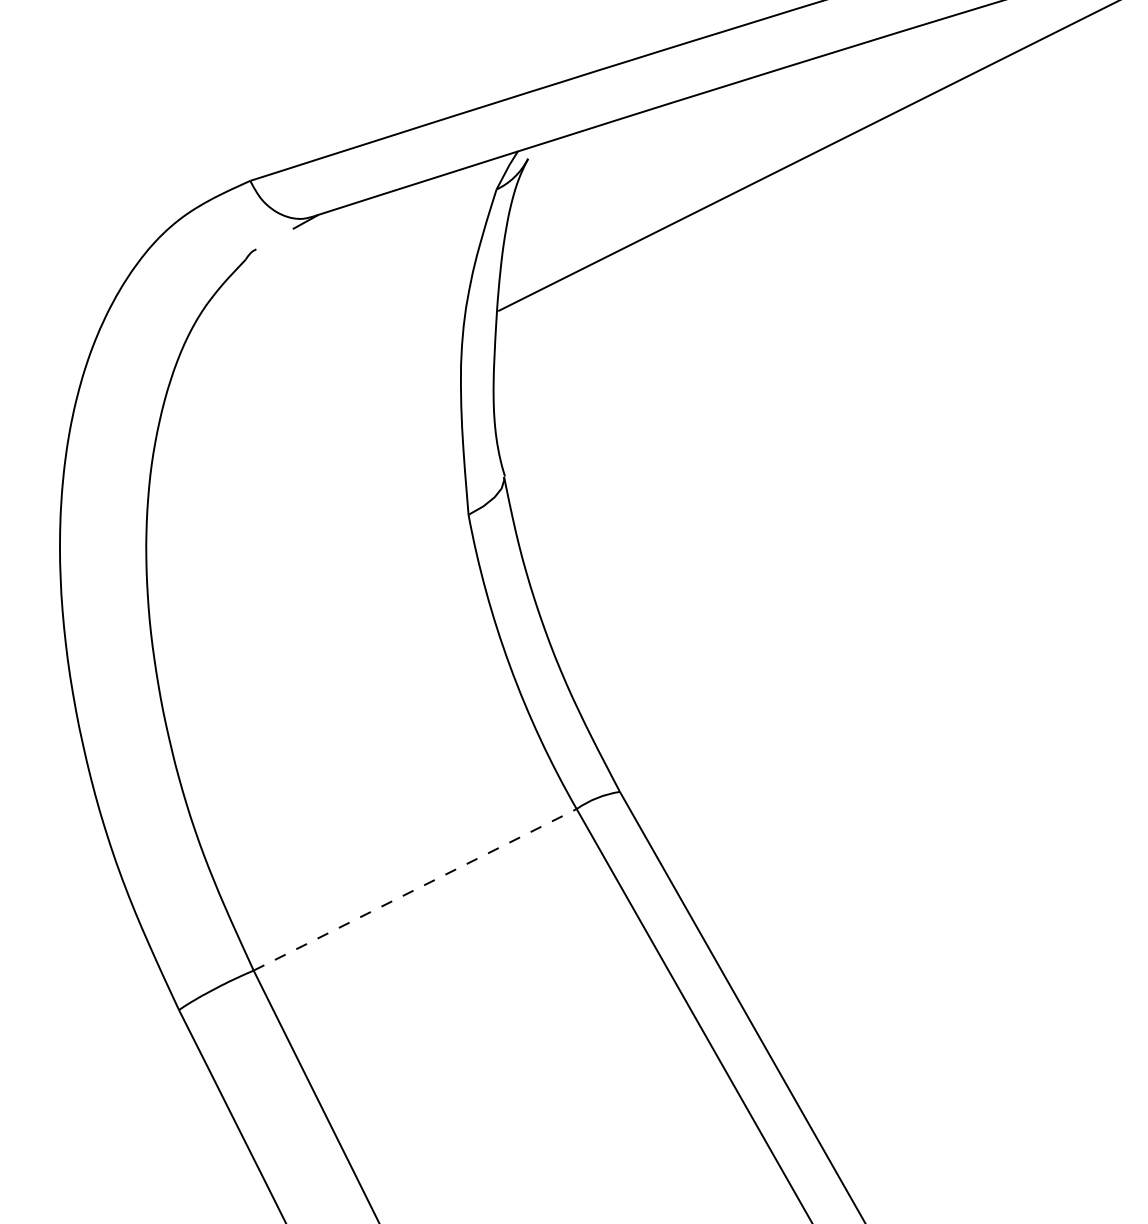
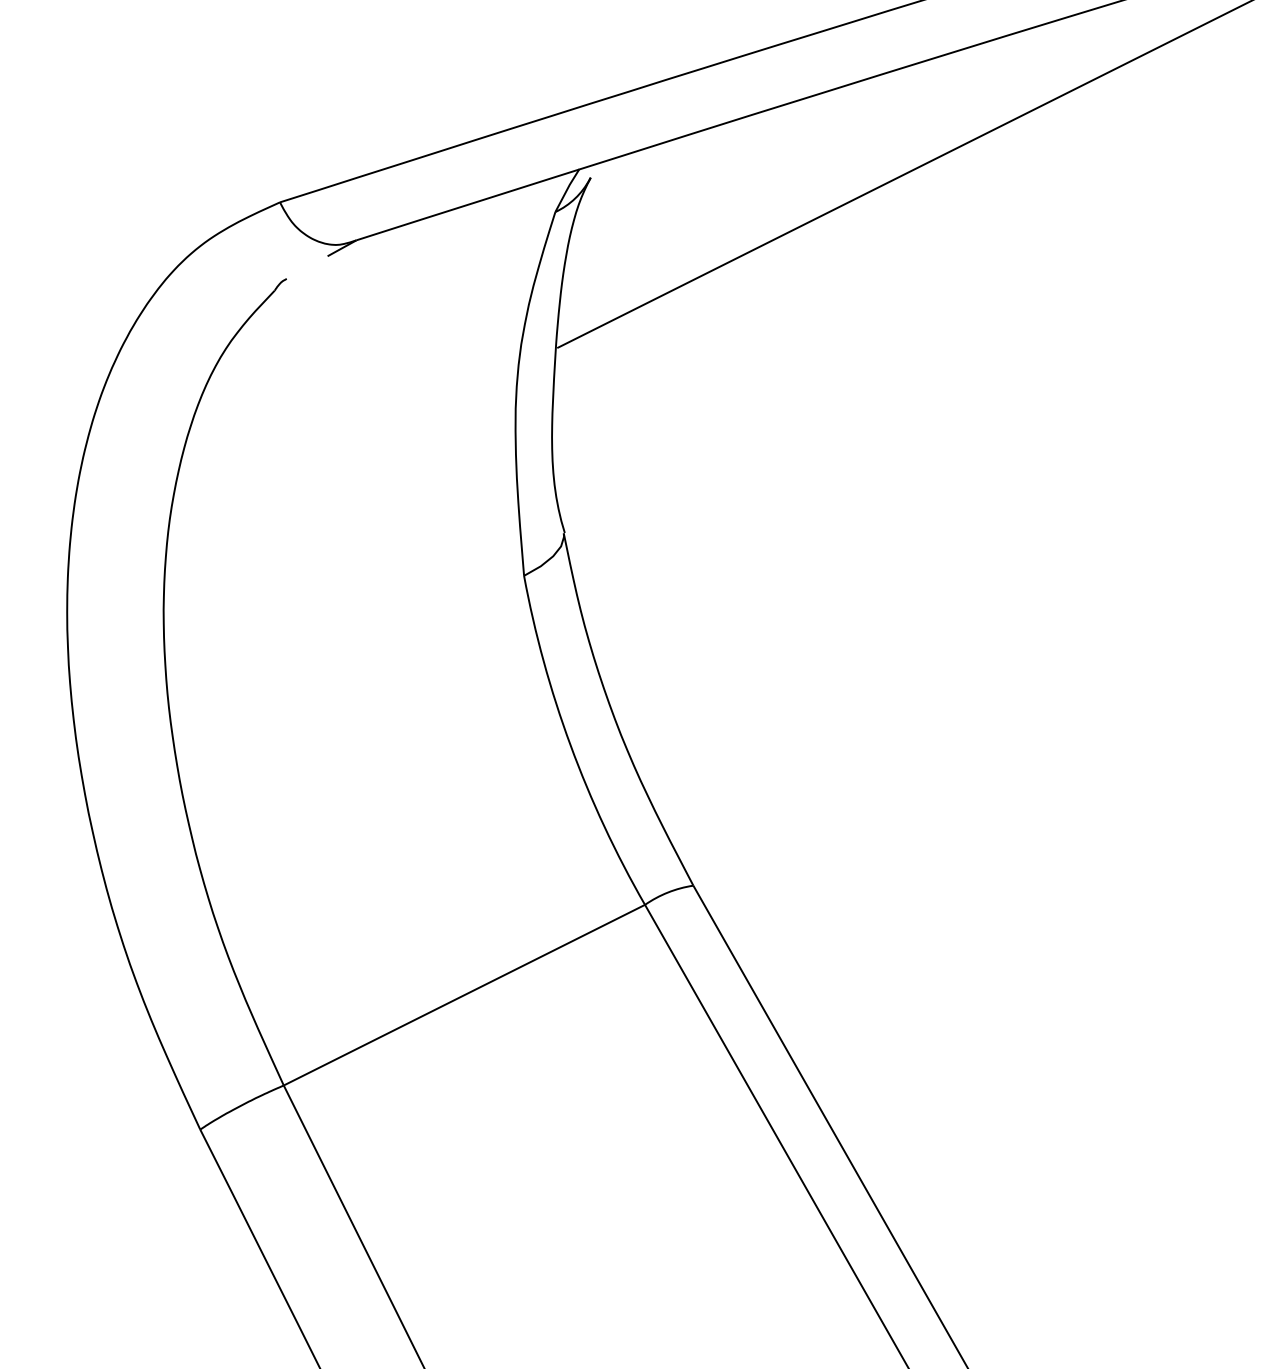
line: (415, 889) -> (464, 994), dashed -> solid

